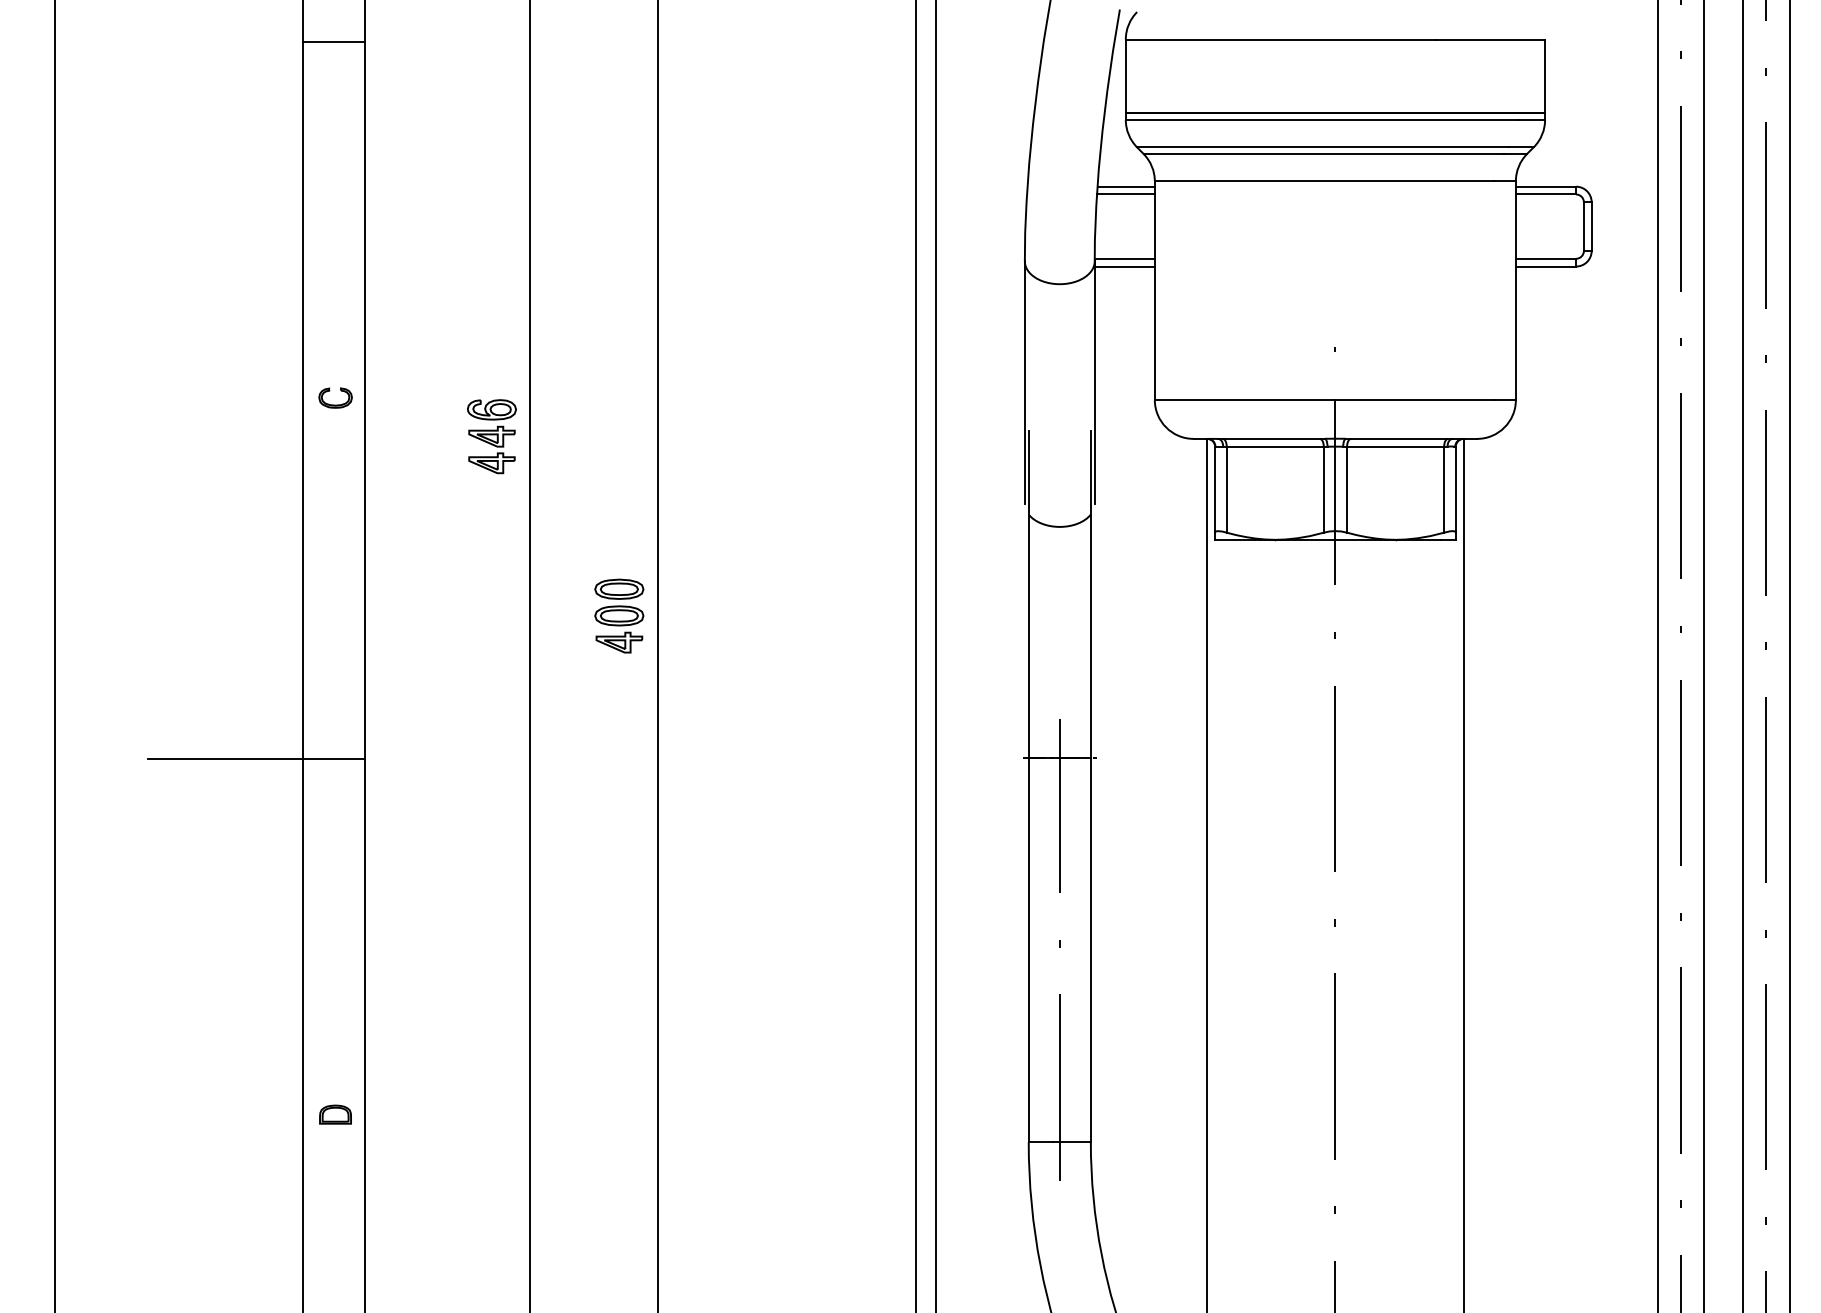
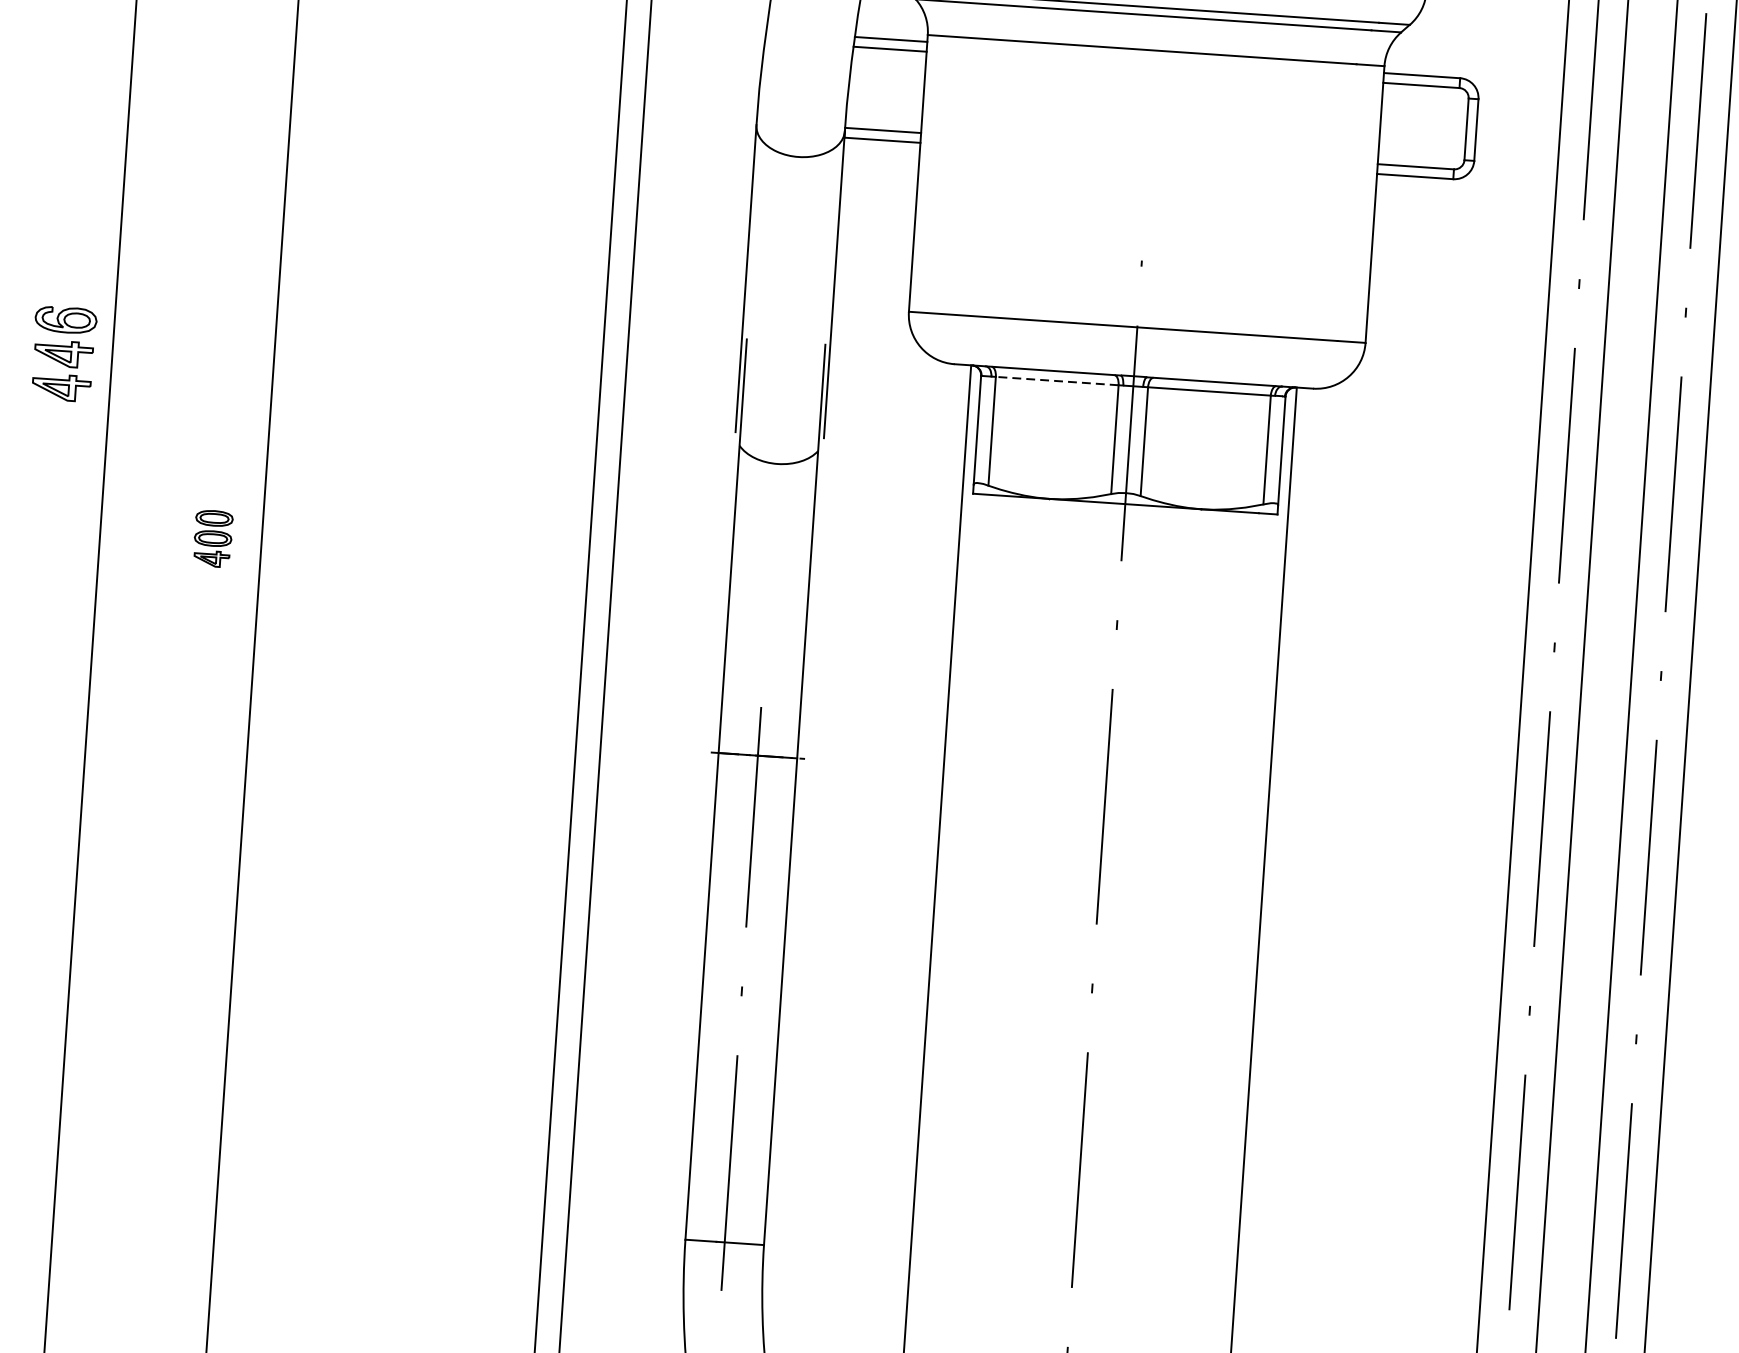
part: (491, 436) -> (63, 353), moved
line: (1275, 446) -> (1057, 380), solid -> dashed
part: (619, 615) -> (213, 538), size x0.6

